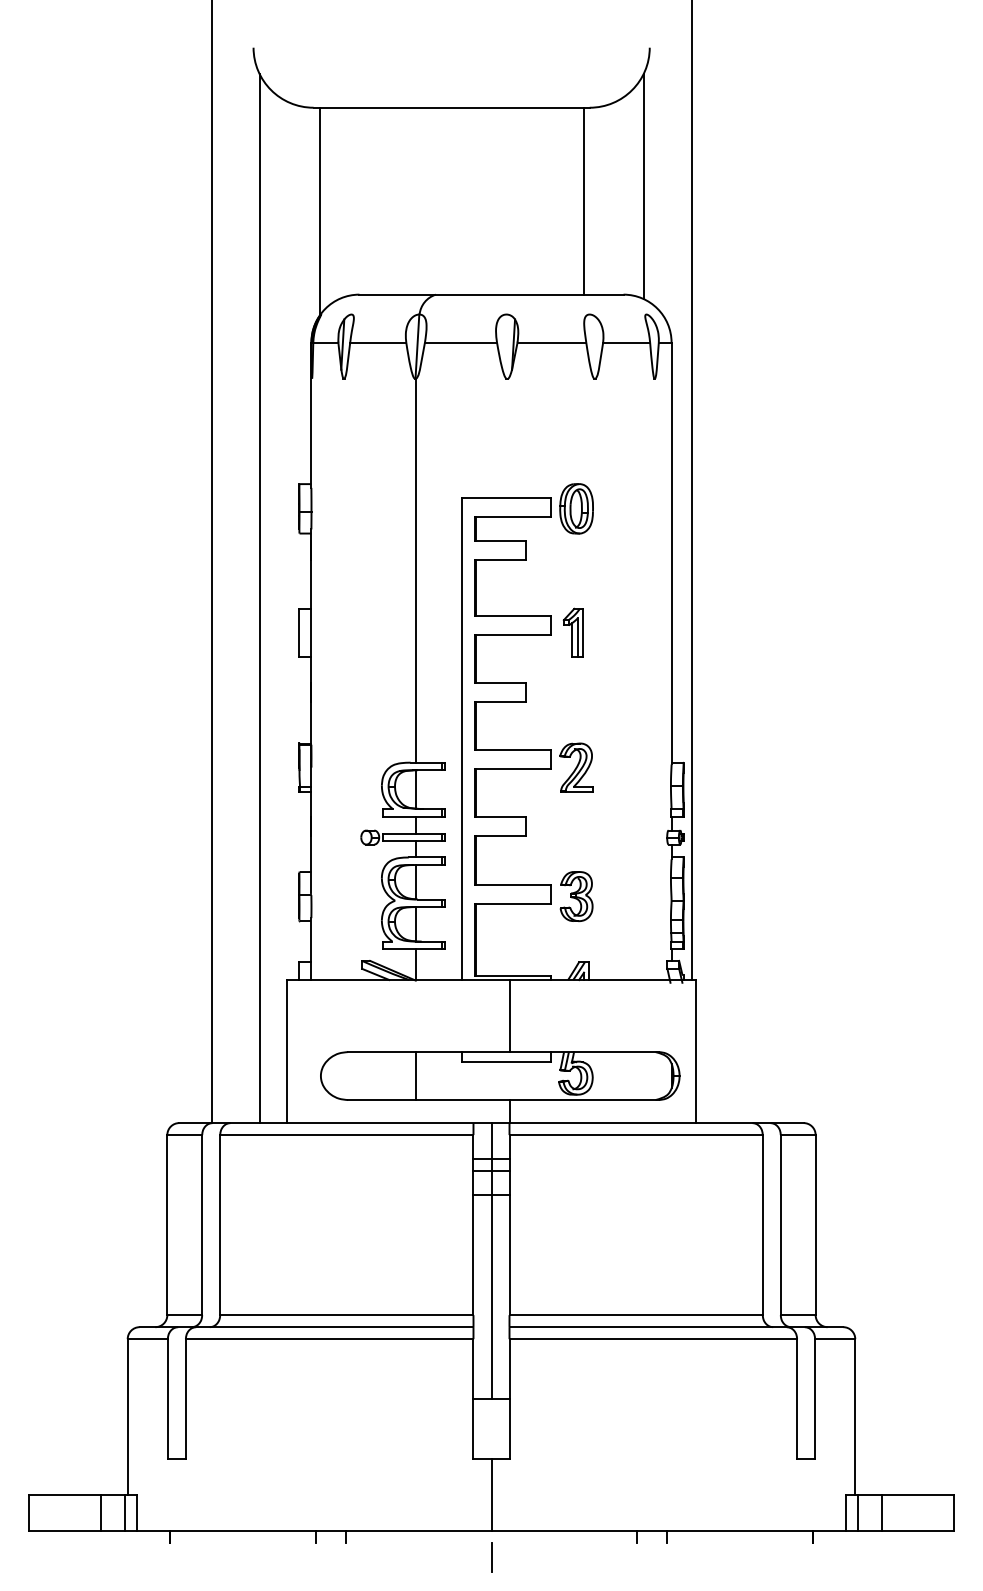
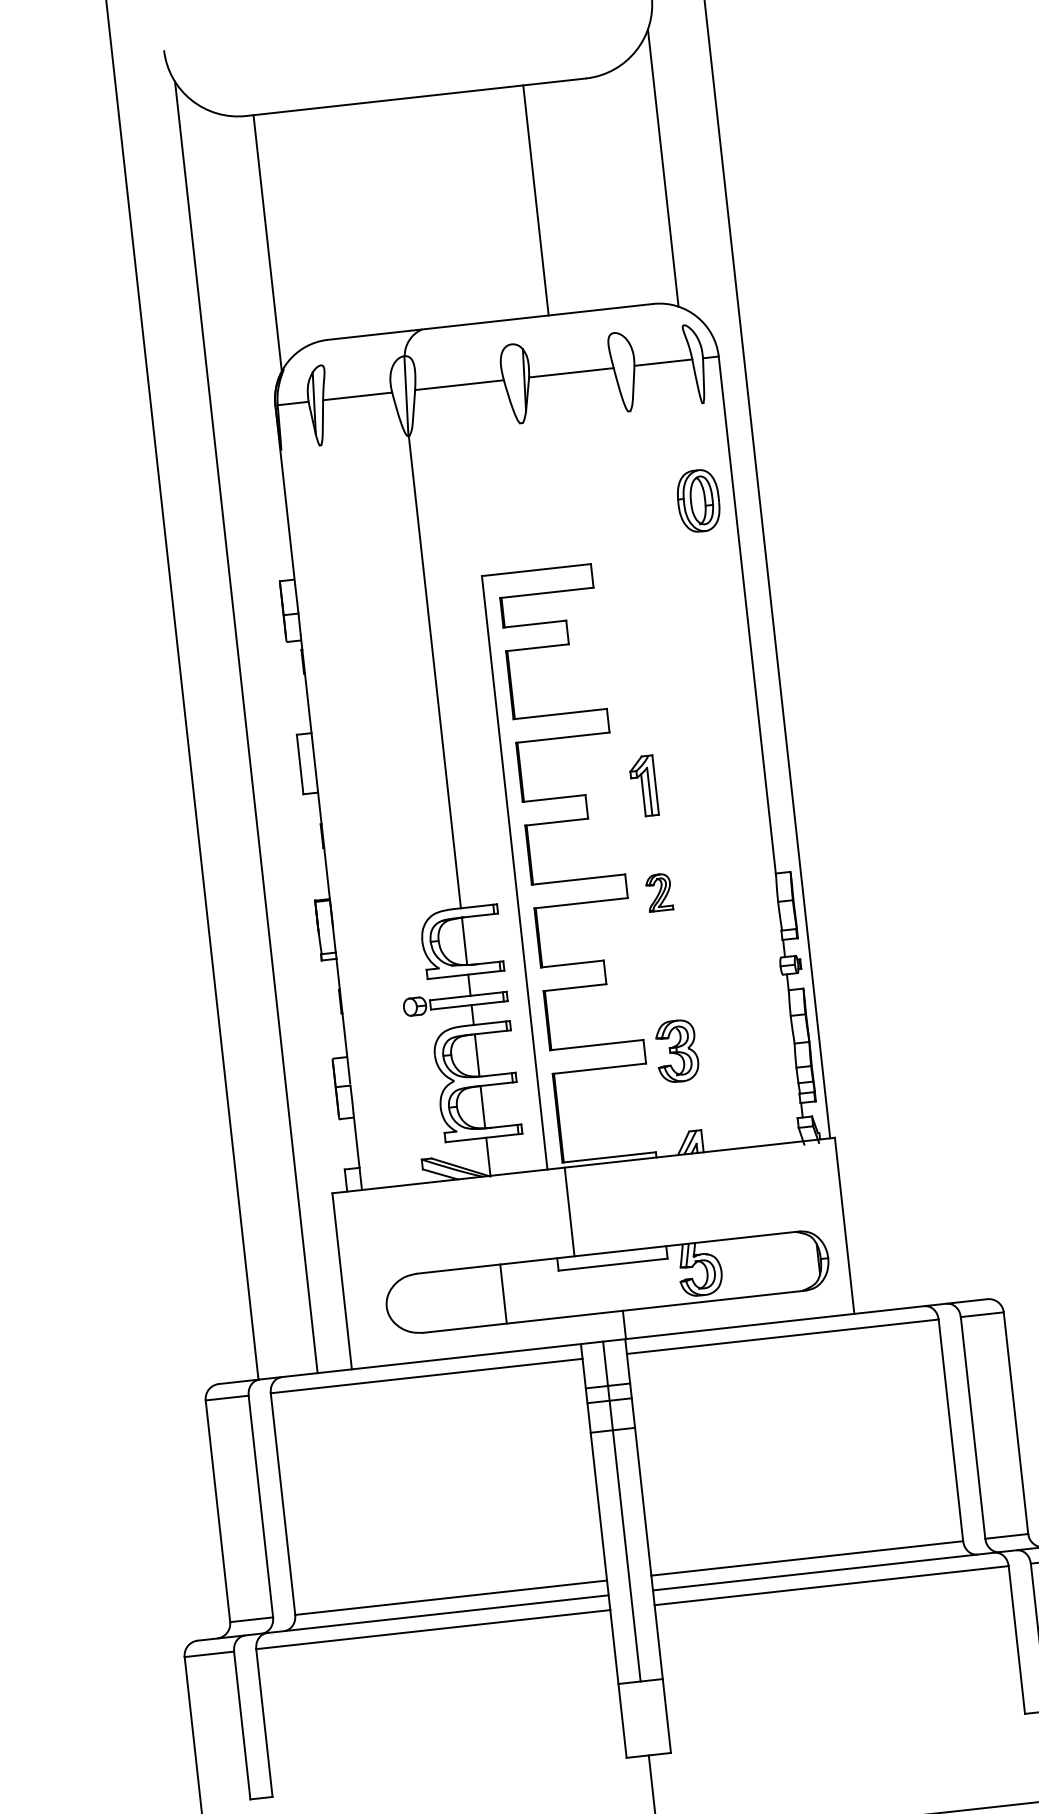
line: (583, 200) -> (535, 199), moved
part: (576, 508) -> (698, 500), moved
part: (572, 632) -> (642, 785), moved
part: (576, 767) -> (659, 892), size x0.6
line: (510, 1016) -> (570, 1212), moved

